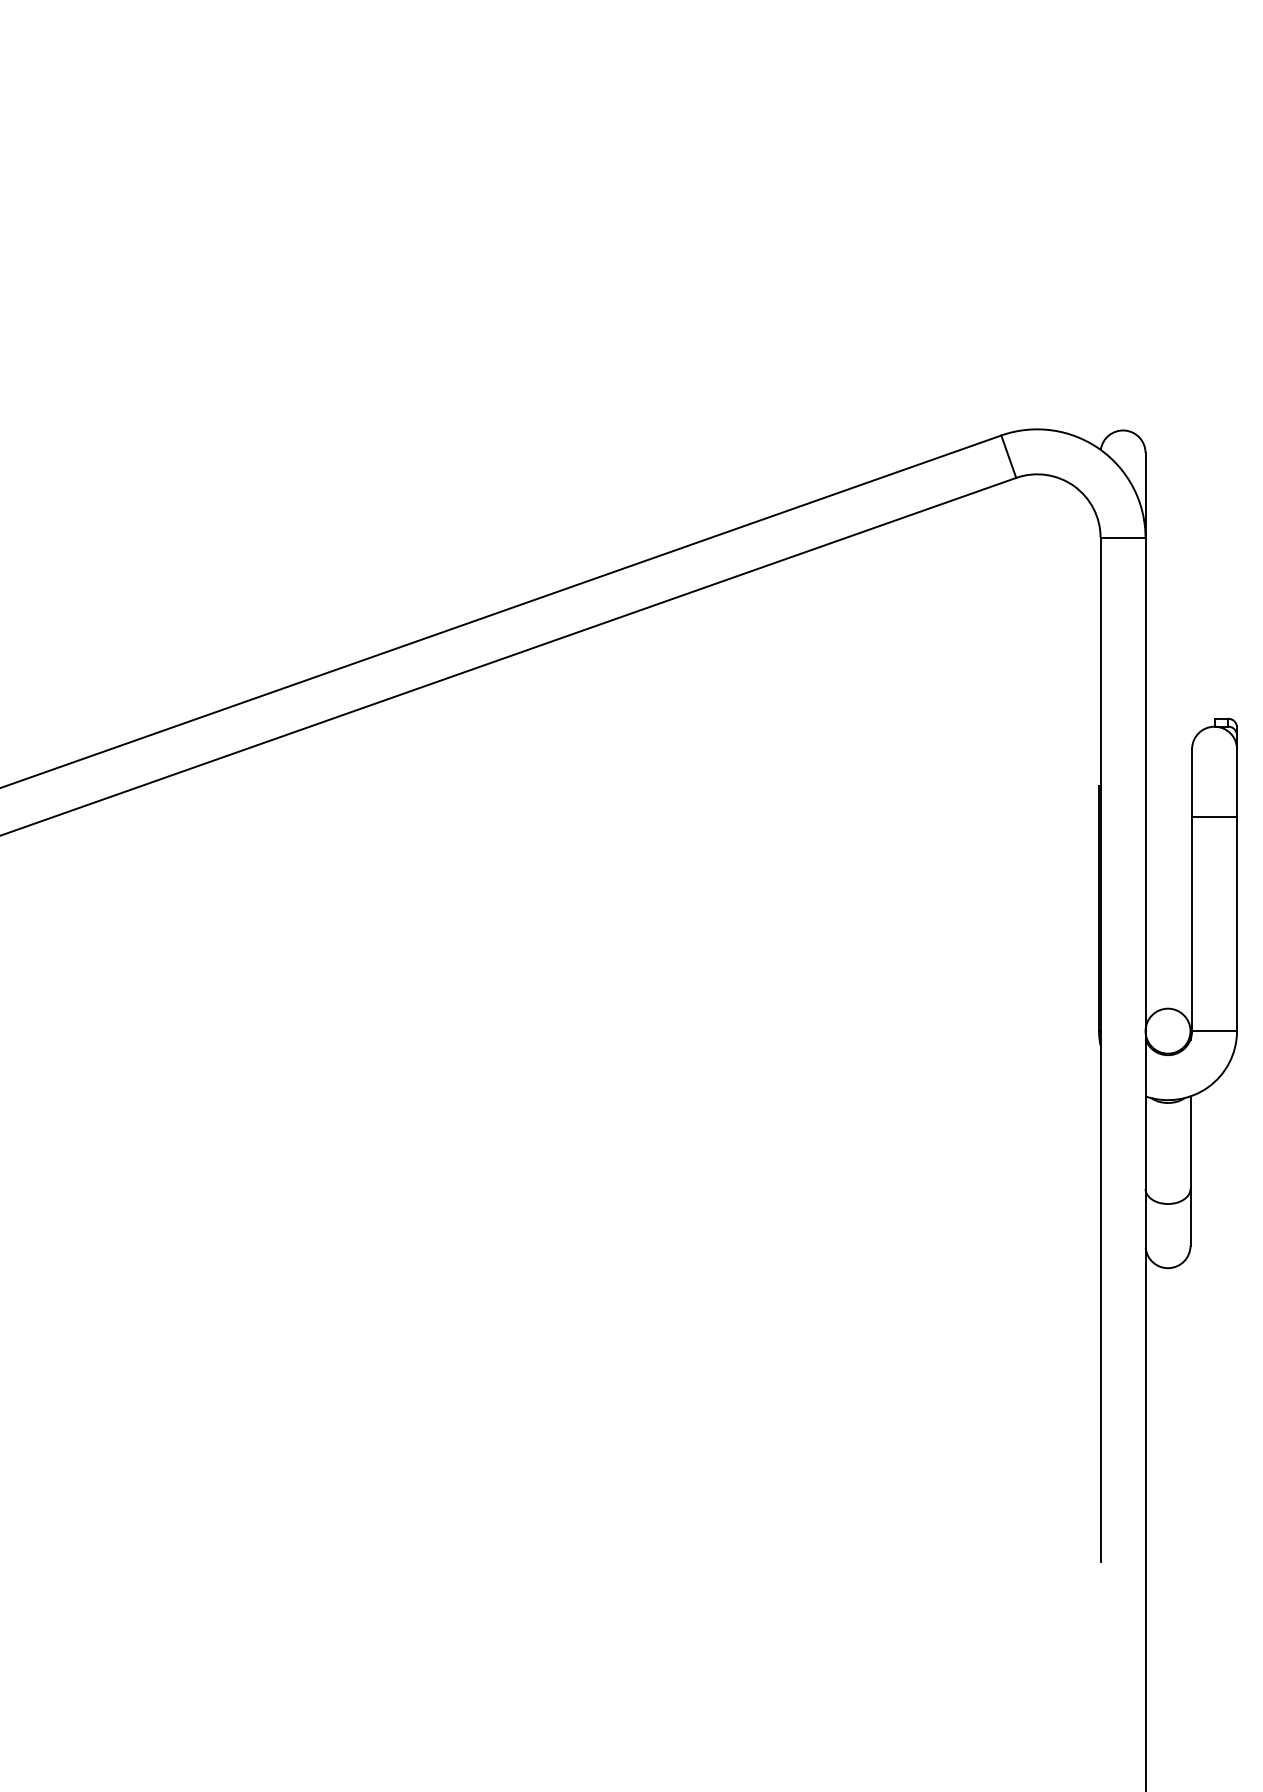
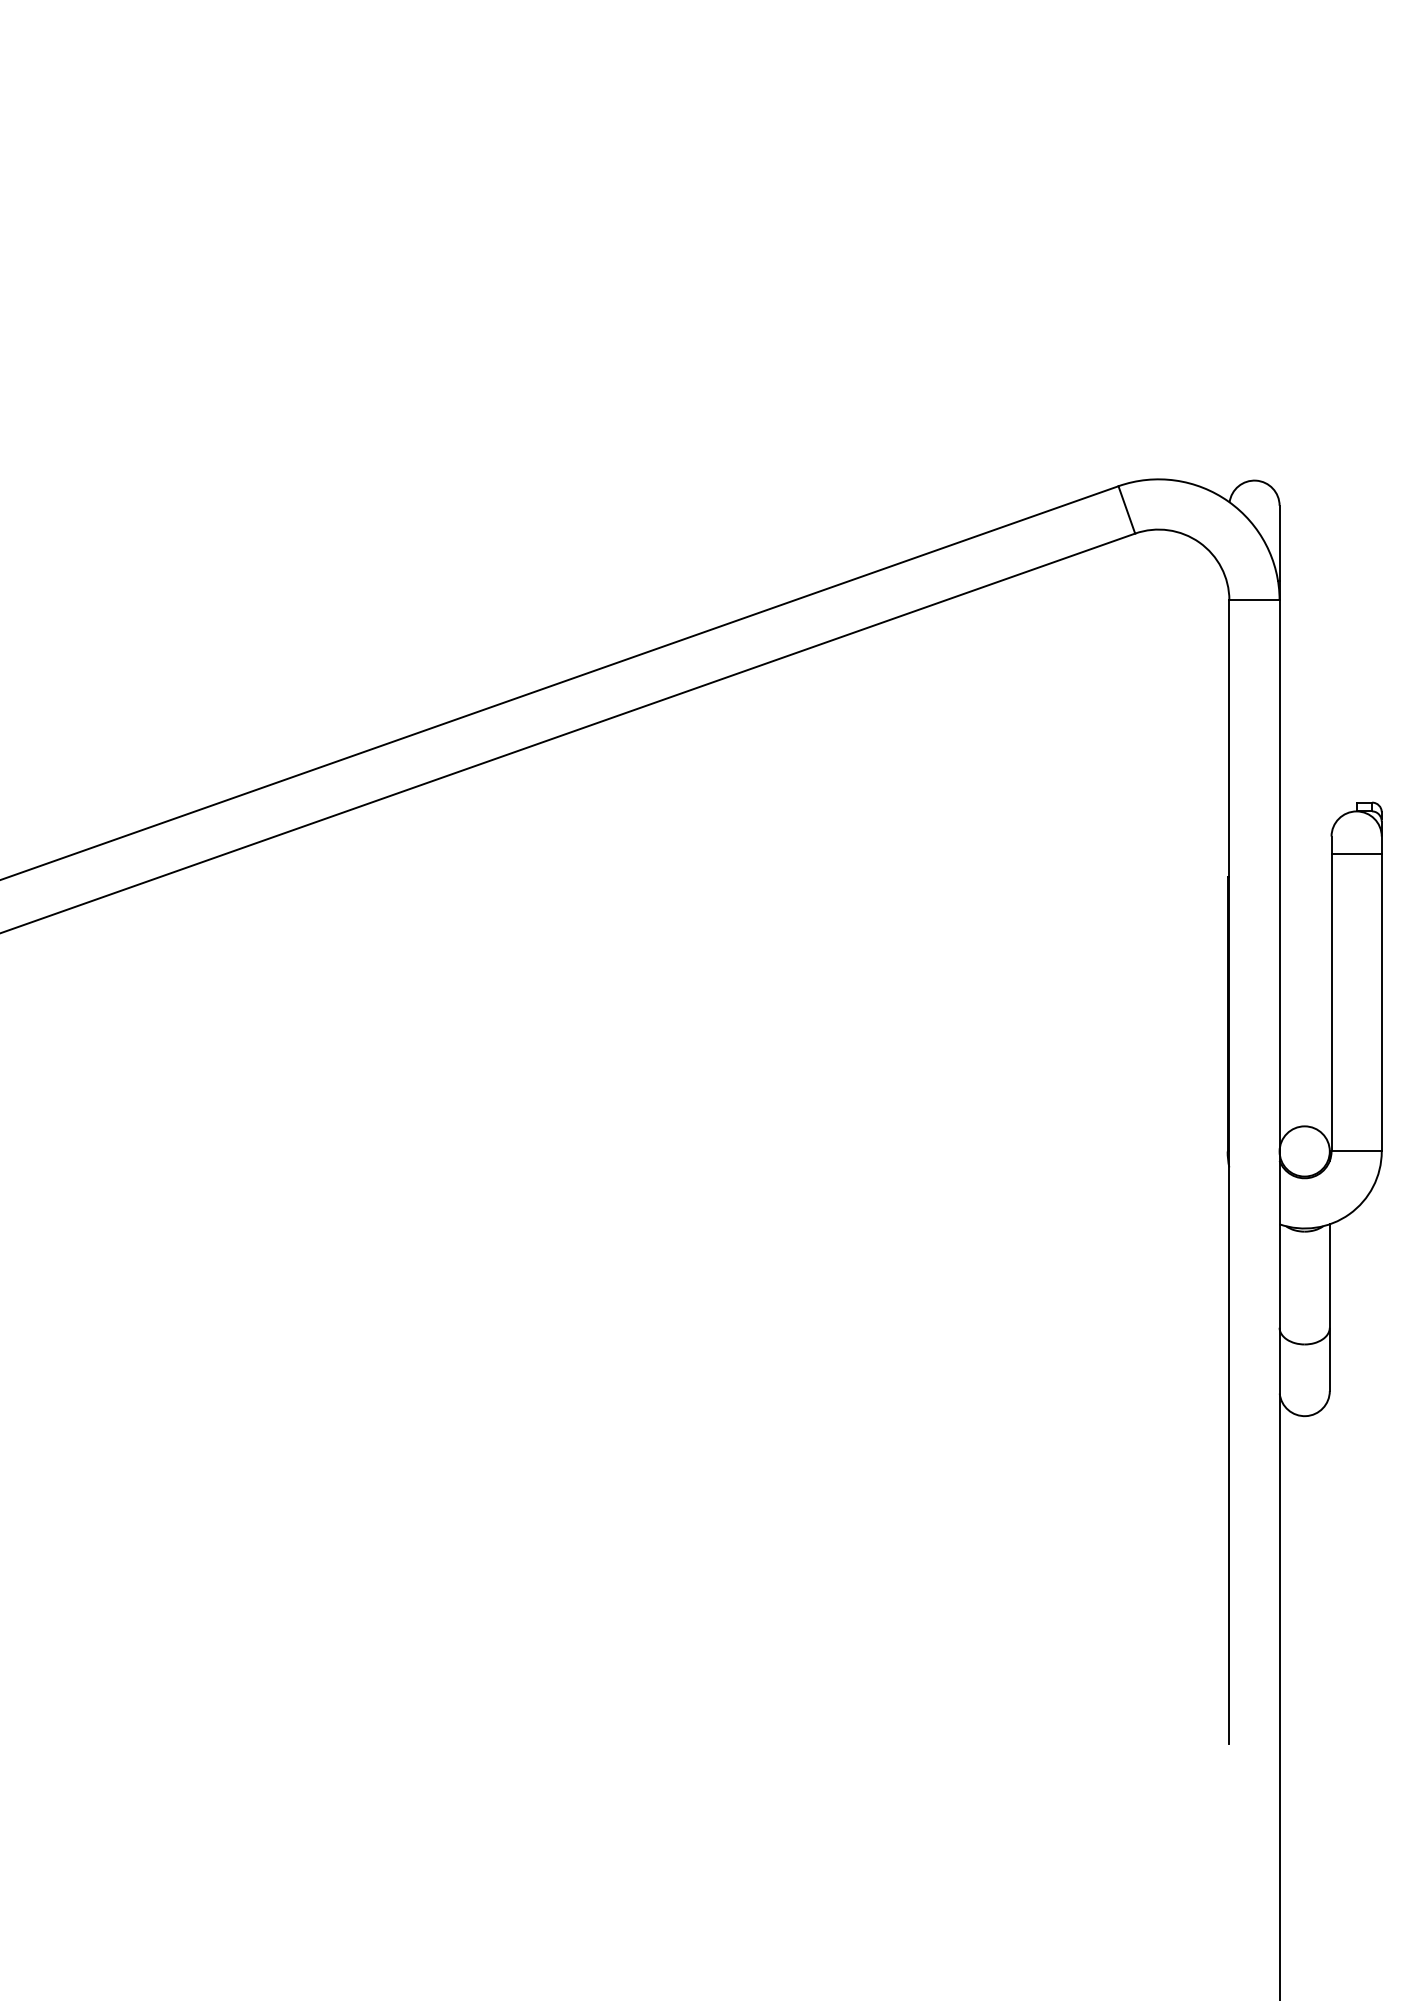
line: (1214, 816) -> (1356, 853), moved

